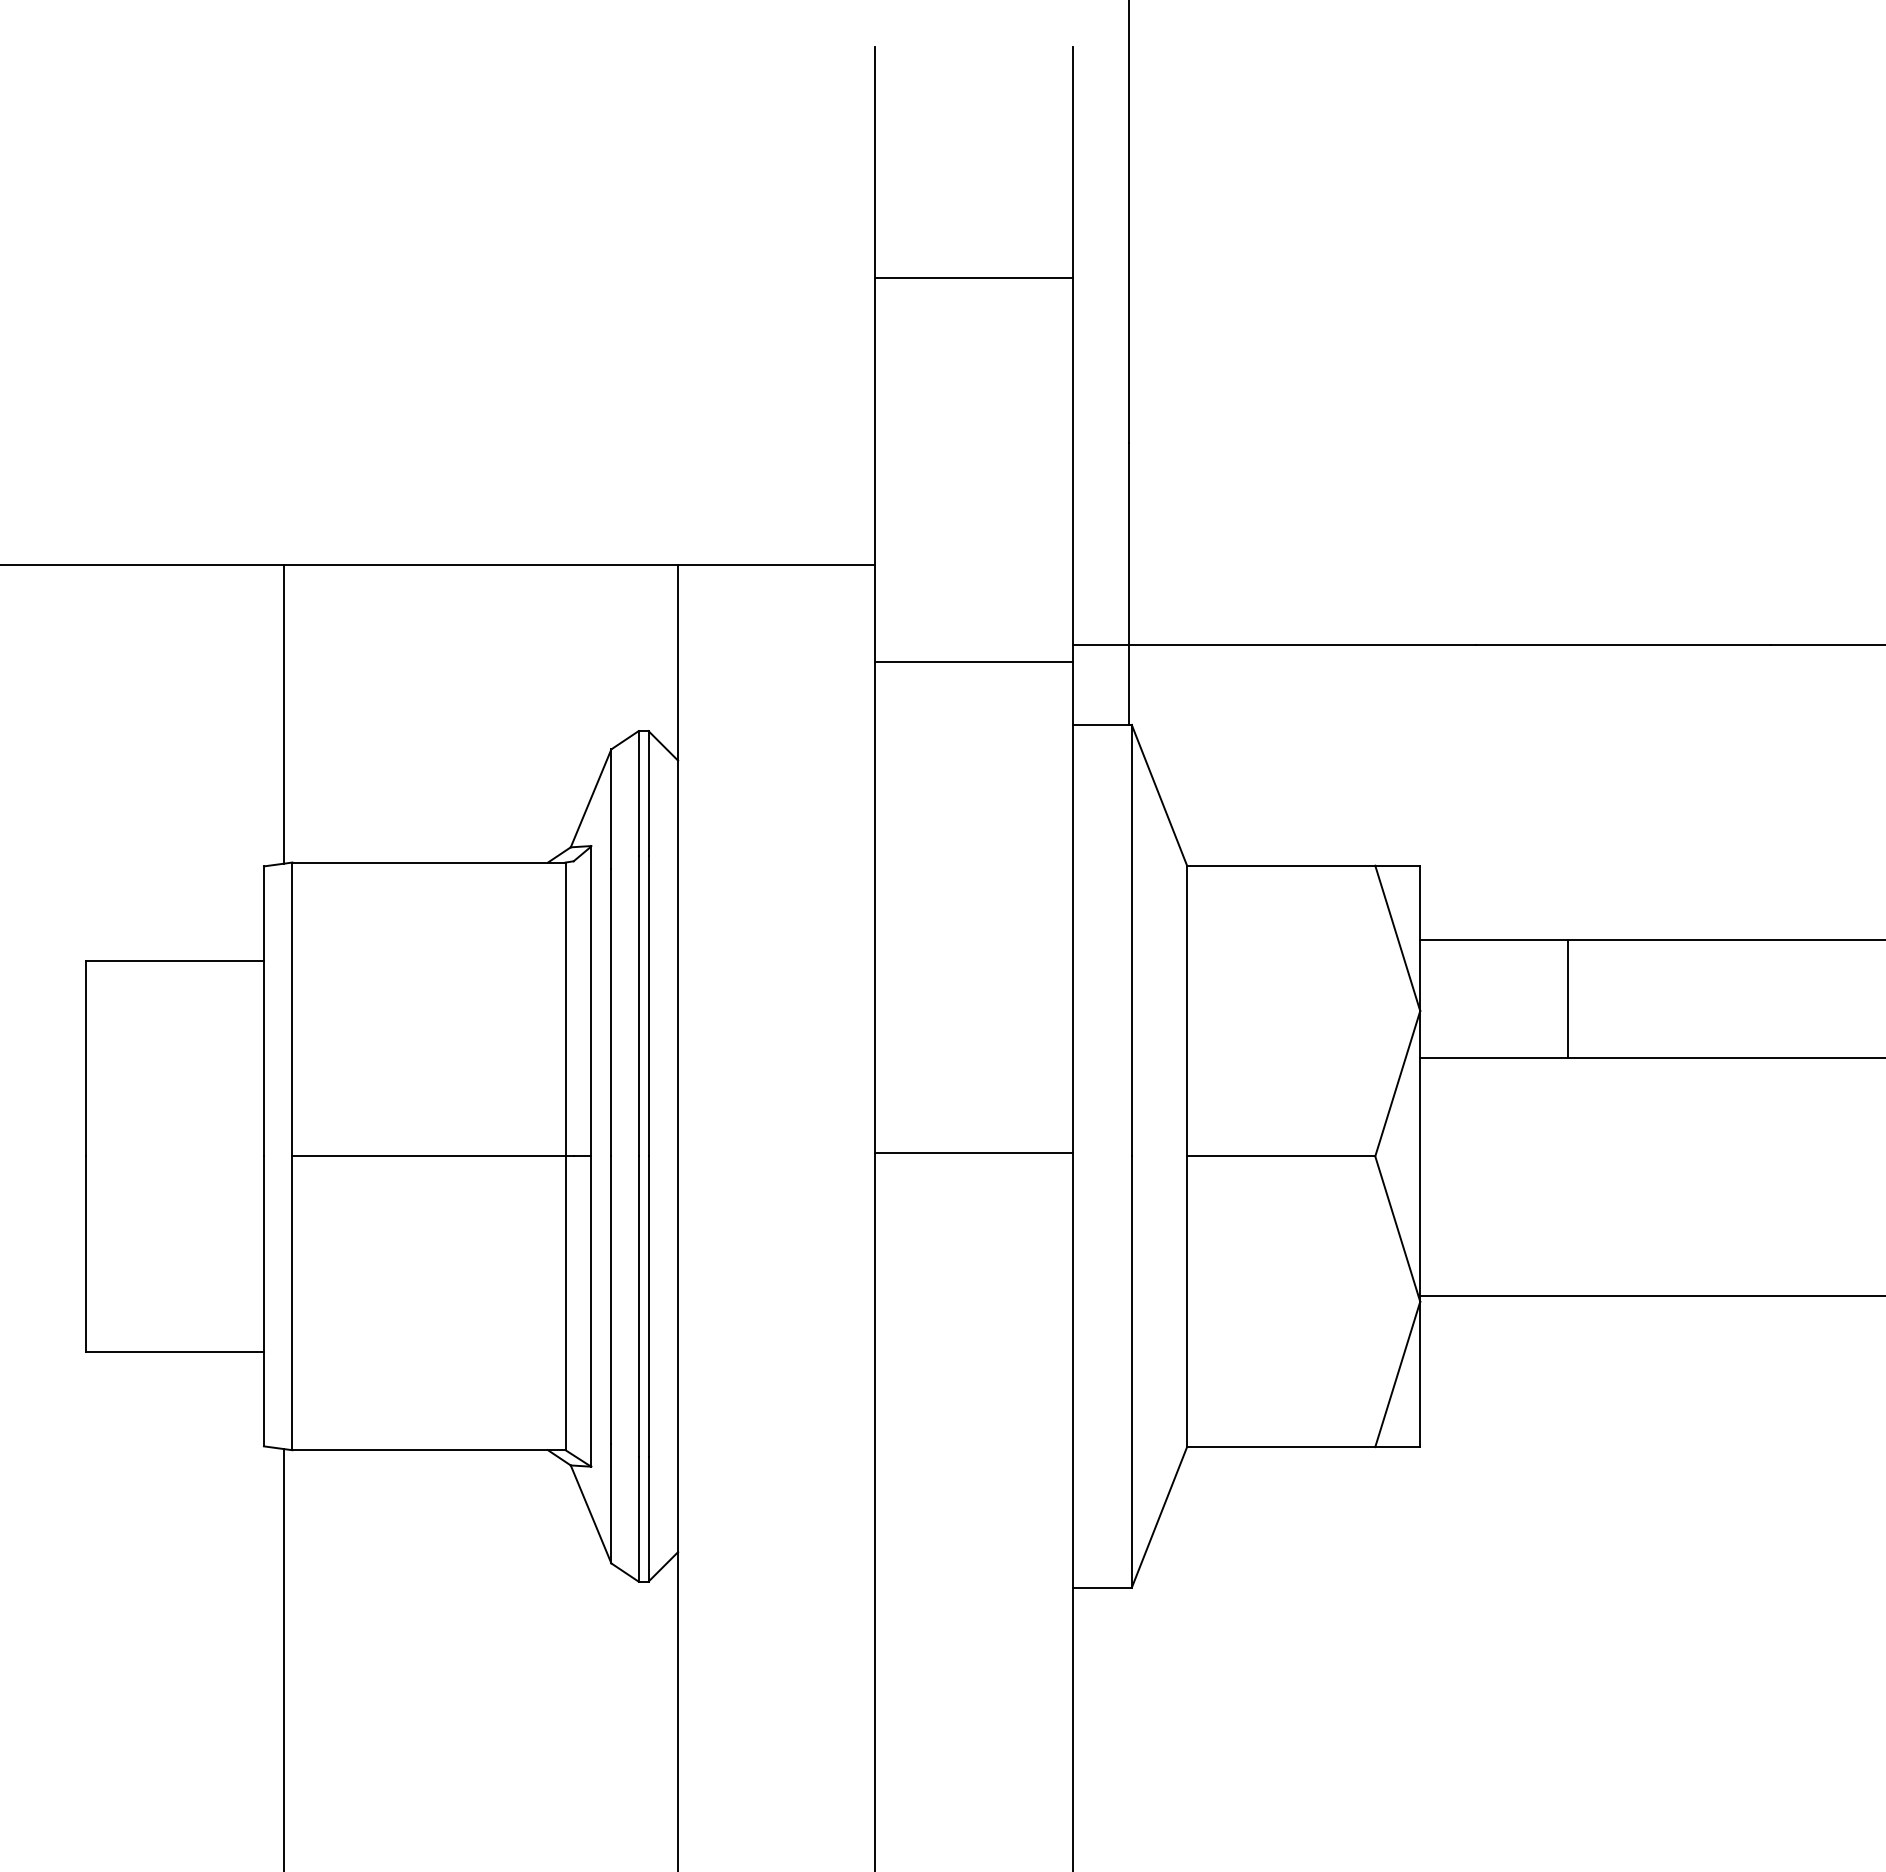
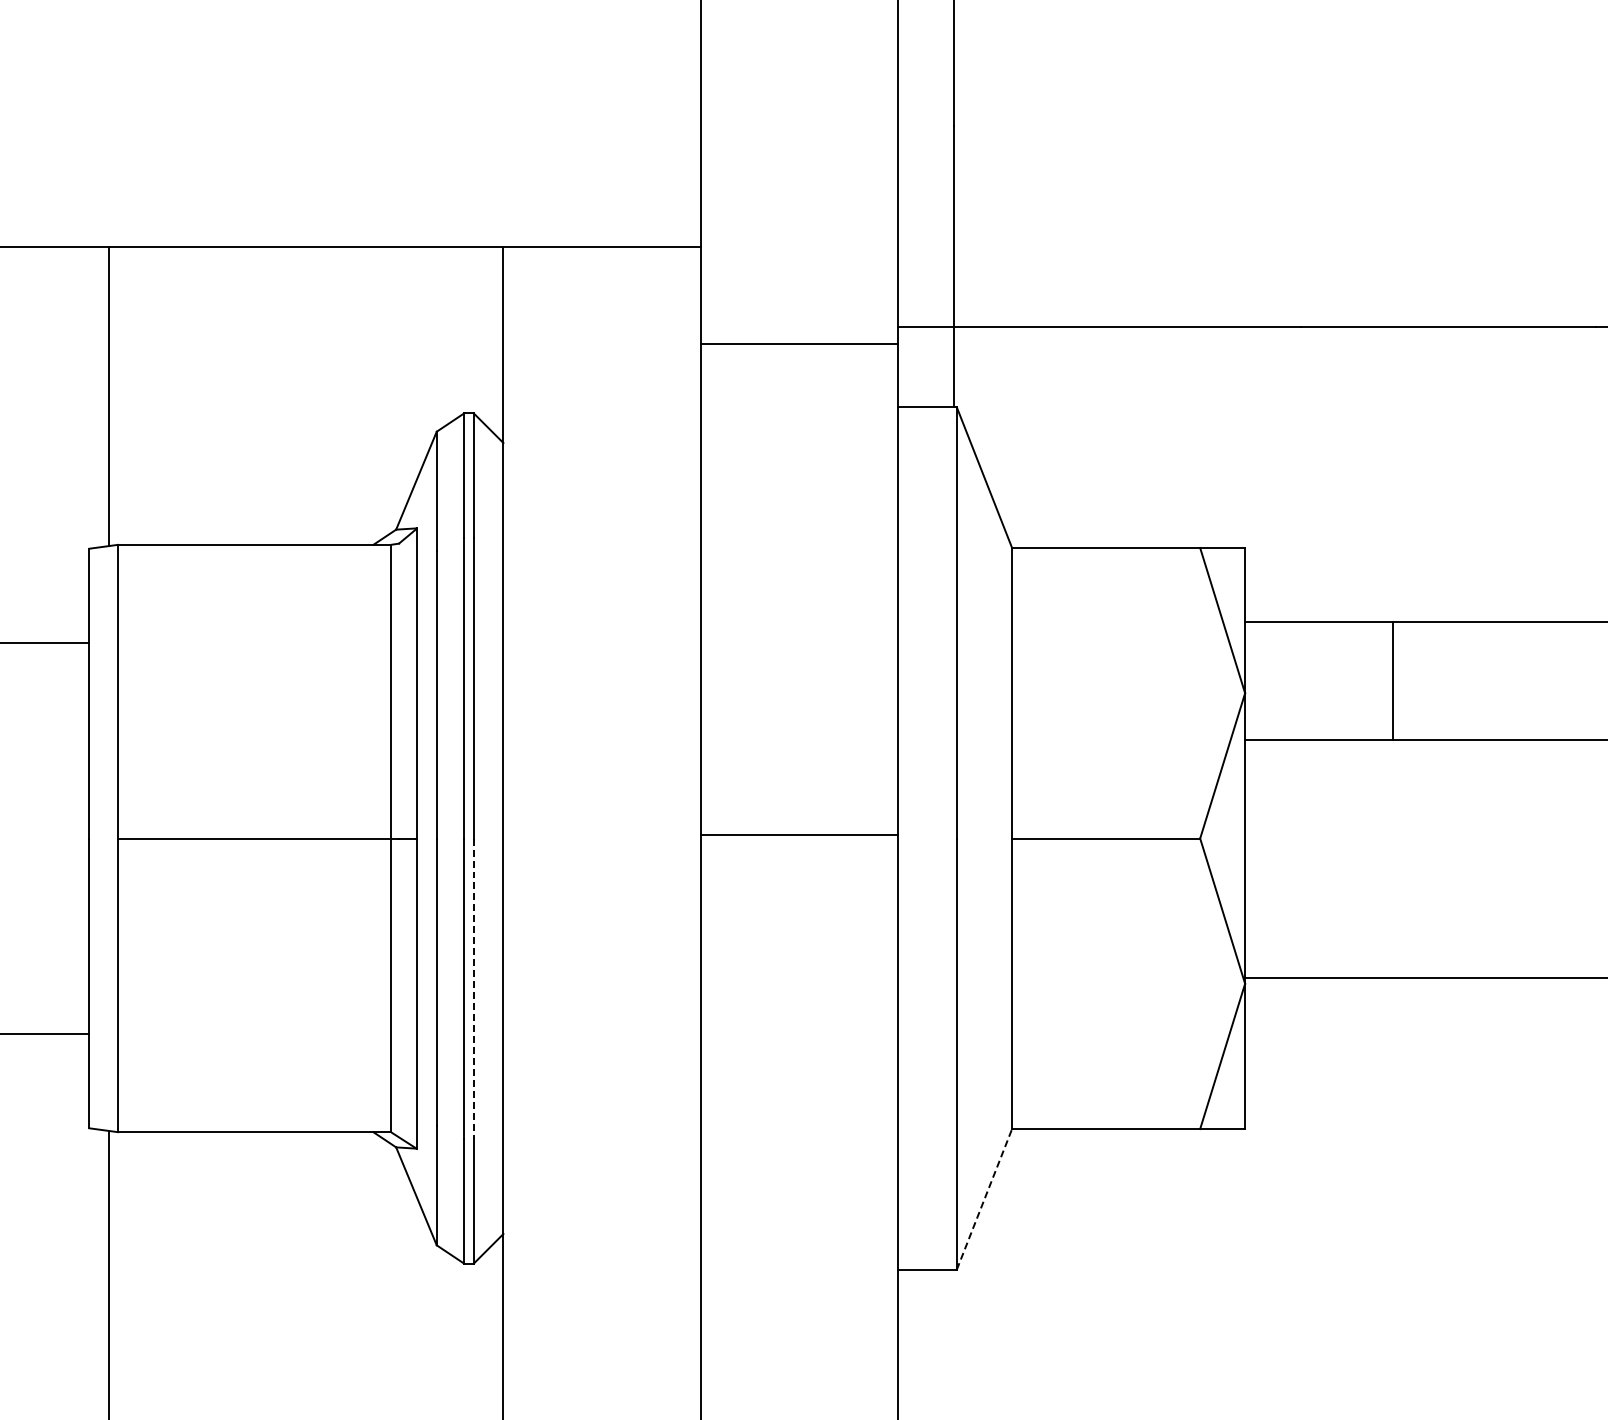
line: (648, 1307) -> (473, 989), solid -> dashed
line: (1159, 1517) -> (984, 1199), solid -> dashed

